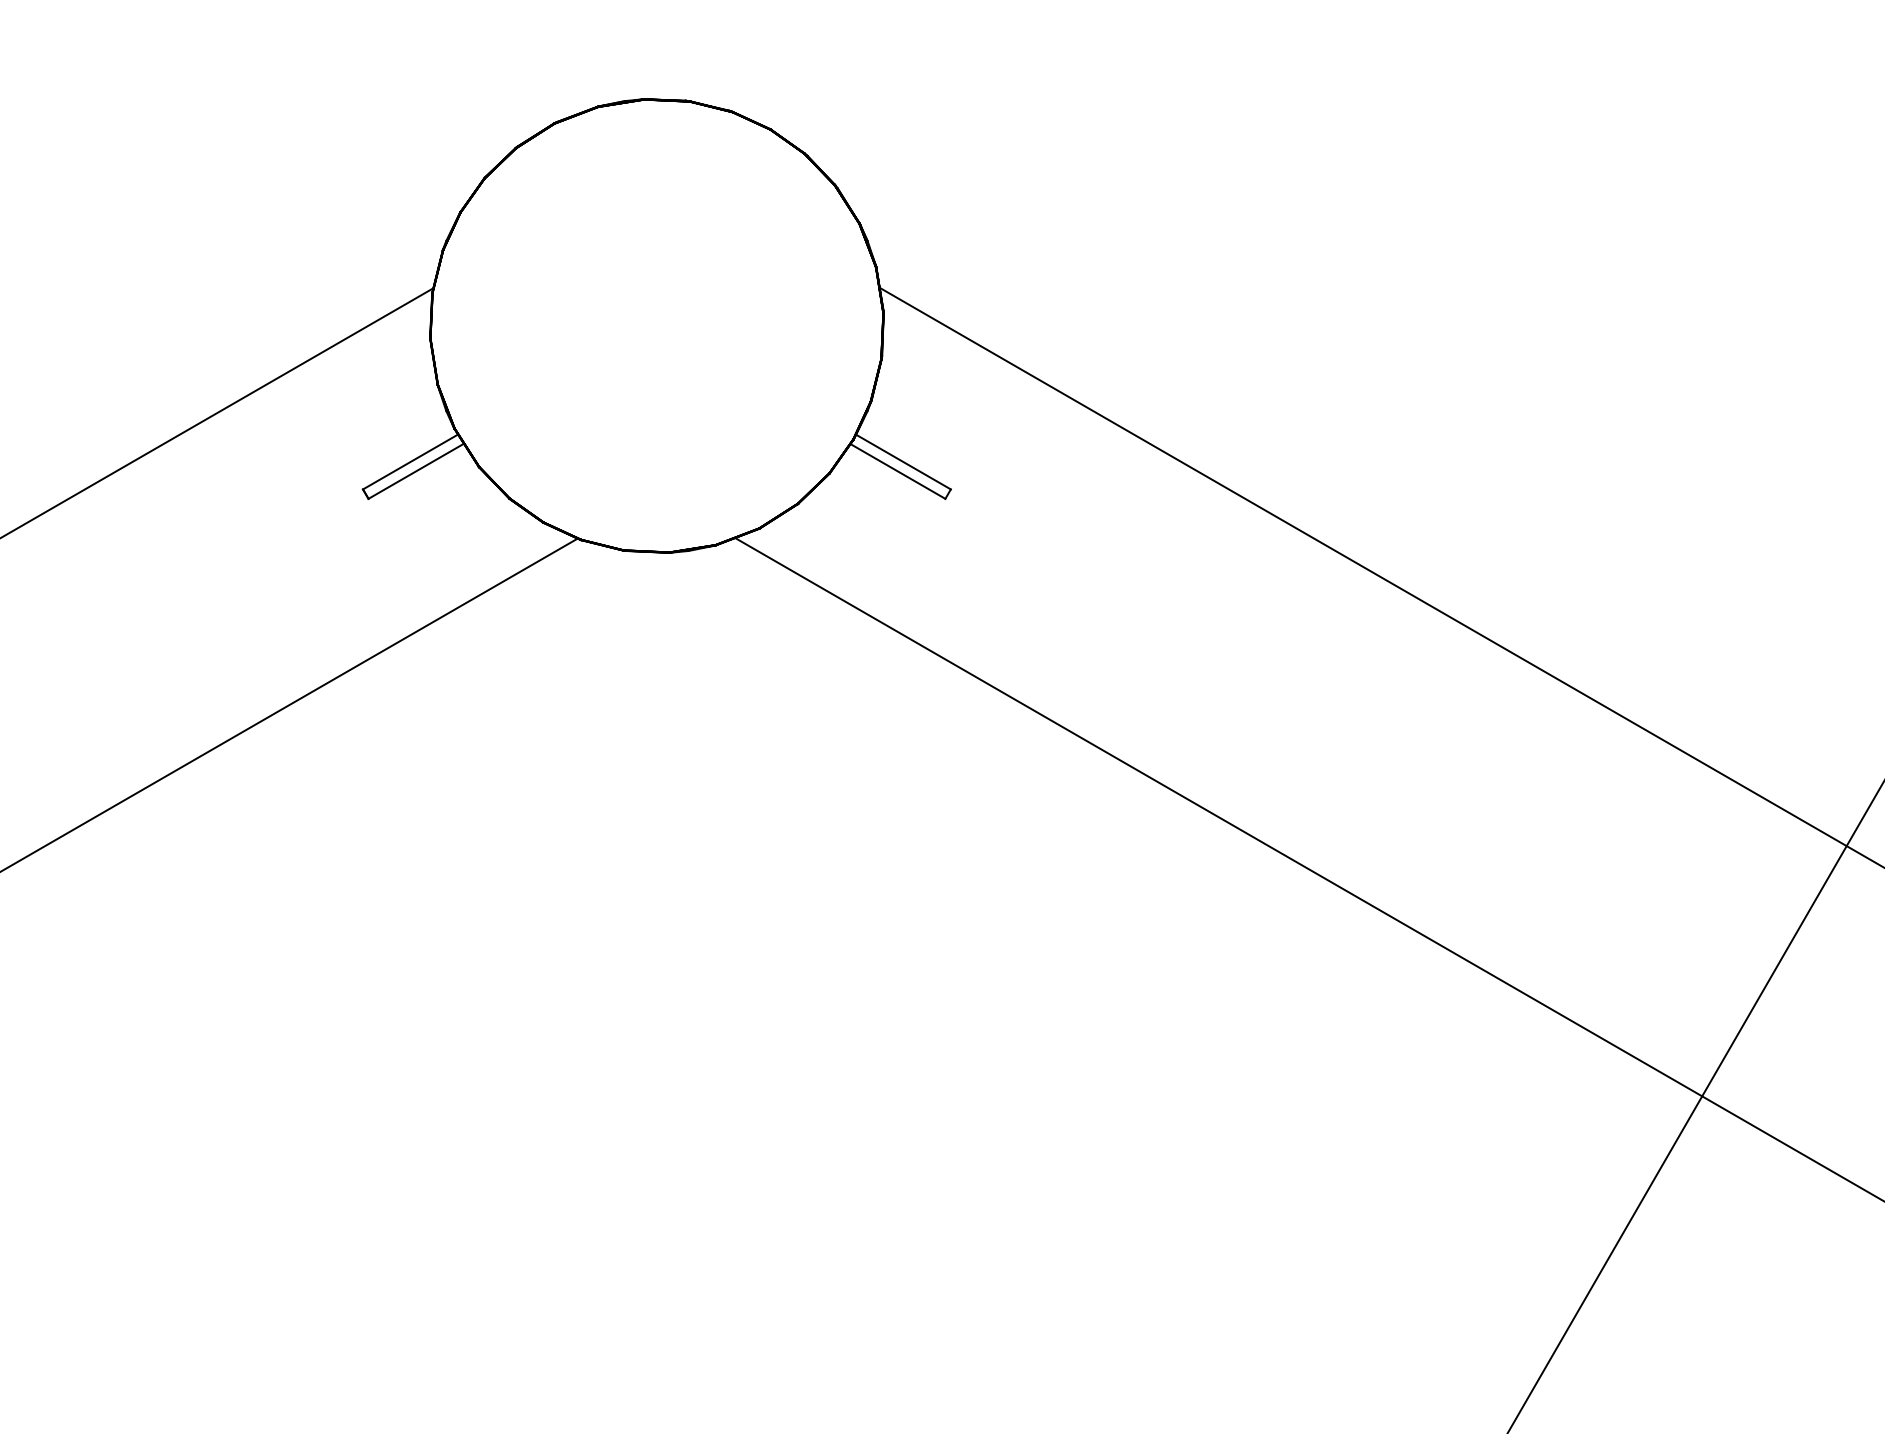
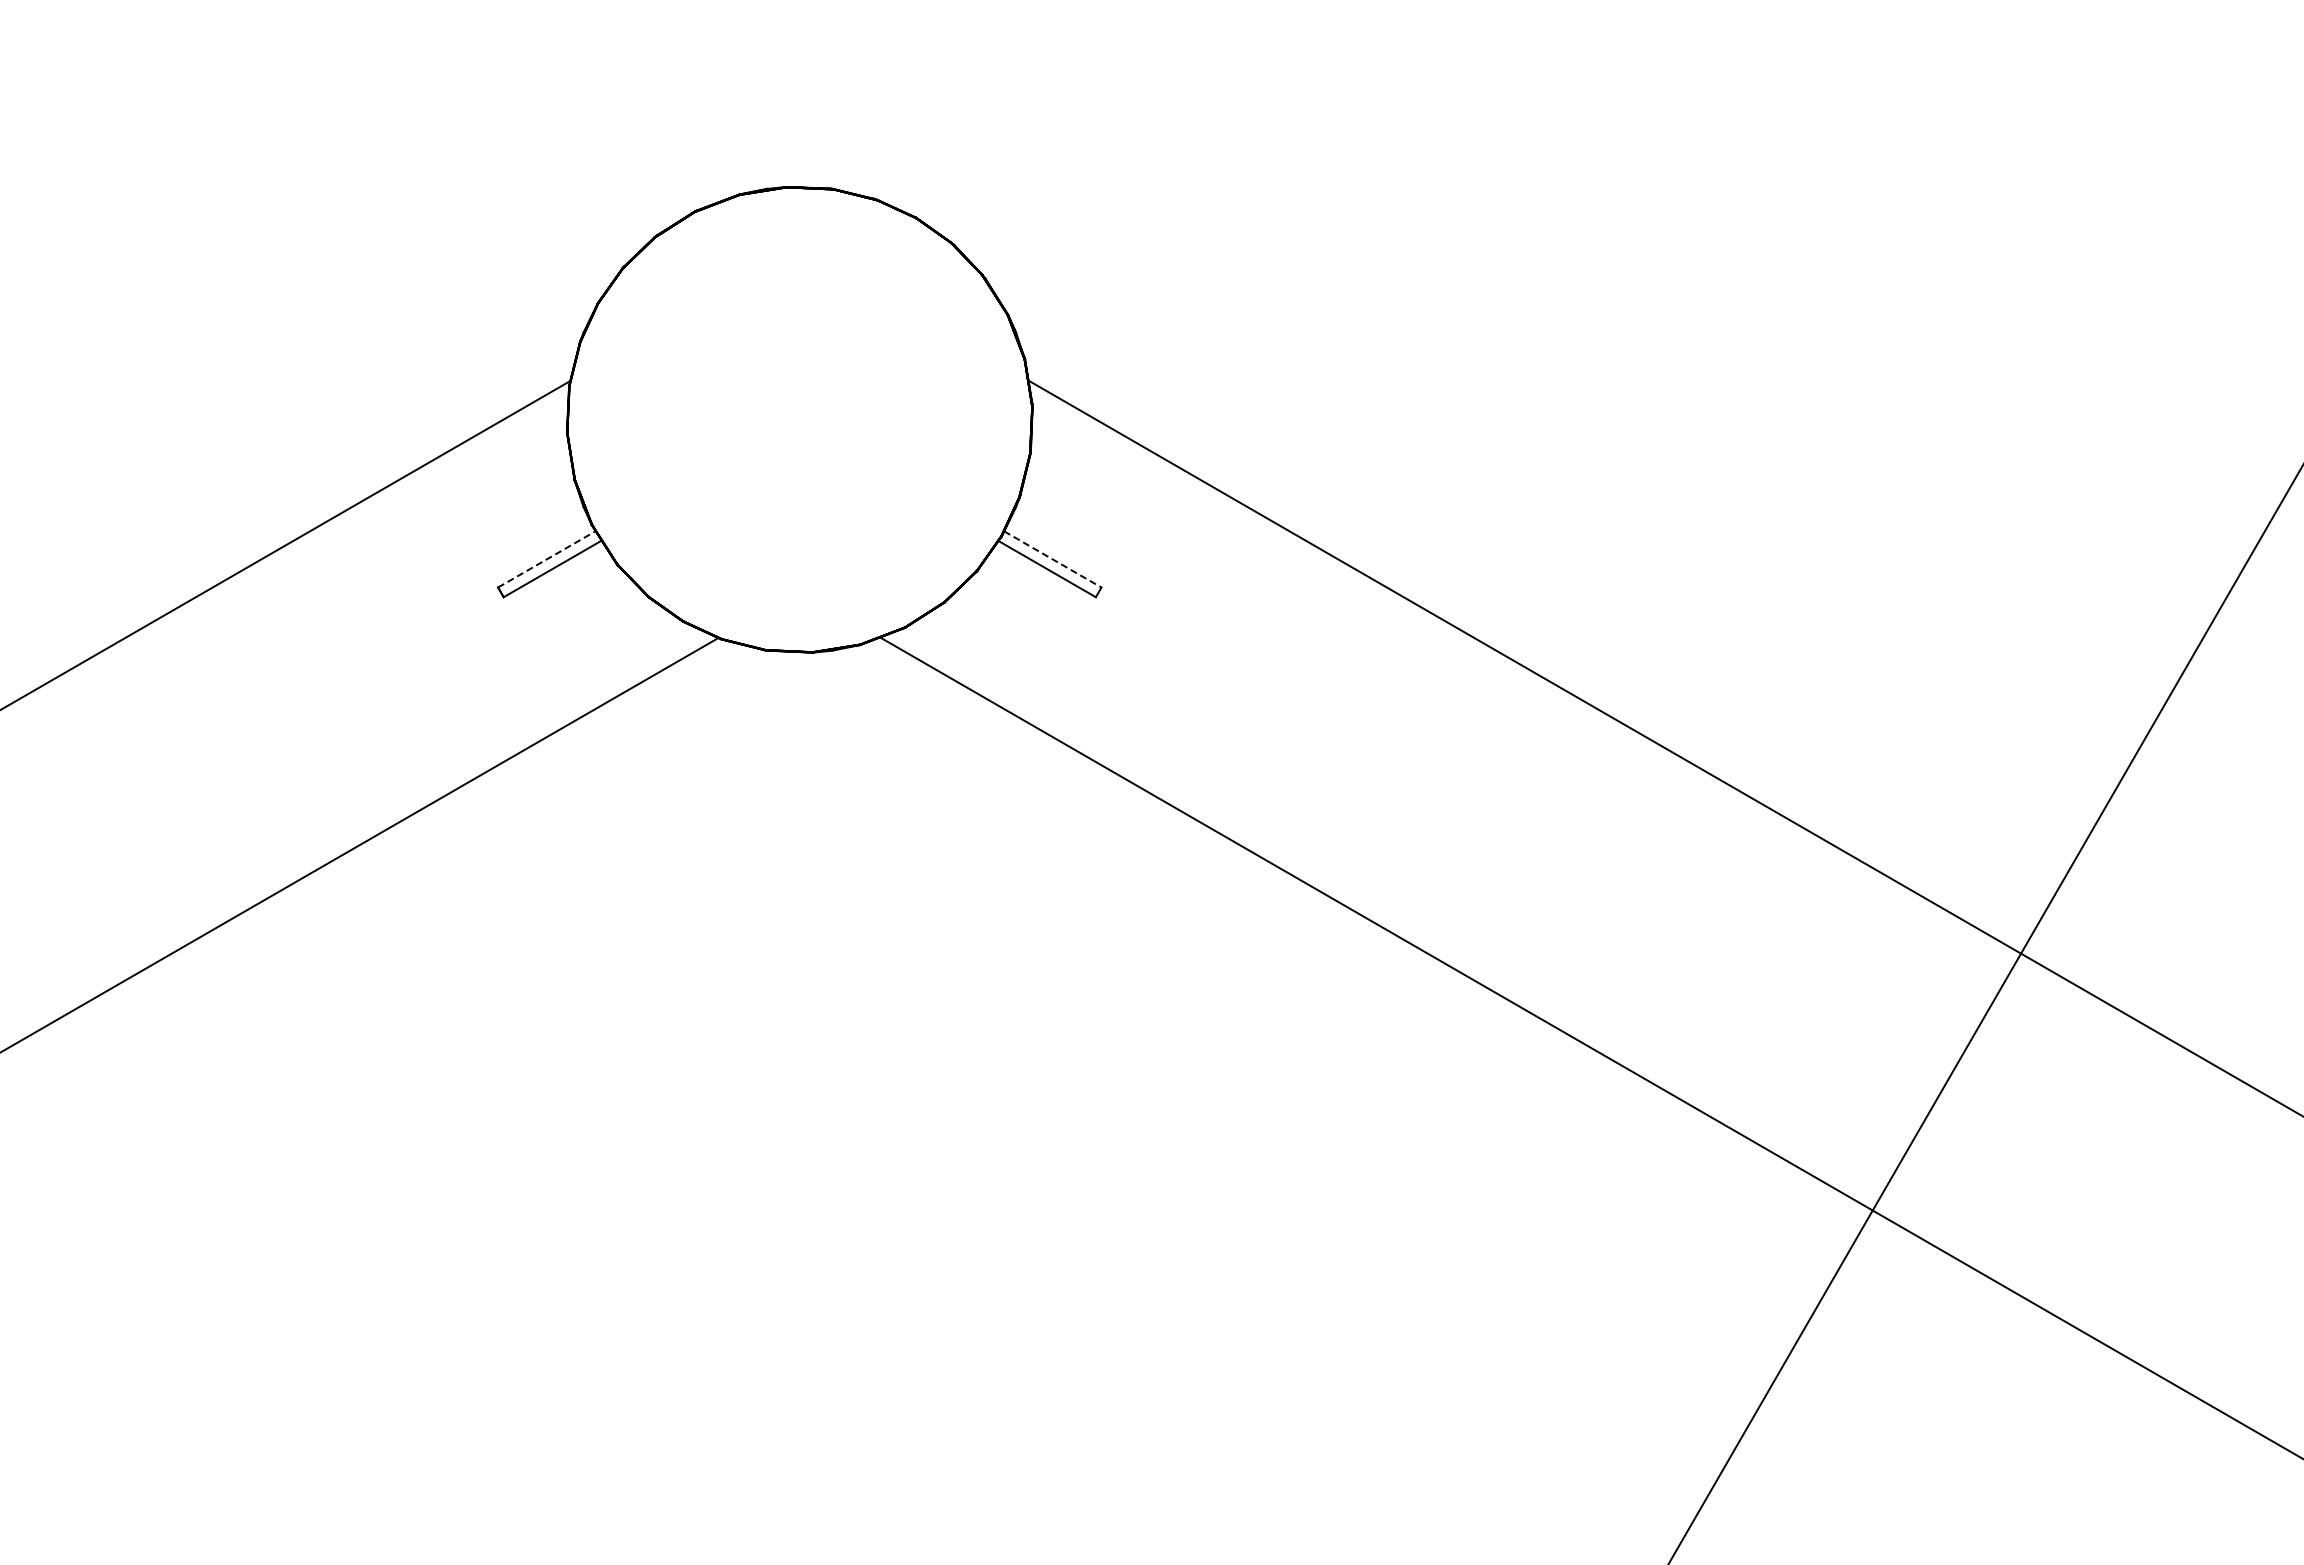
line: (411, 462) -> (547, 559), solid -> dashed
line: (904, 462) -> (1053, 559), solid -> dashed

